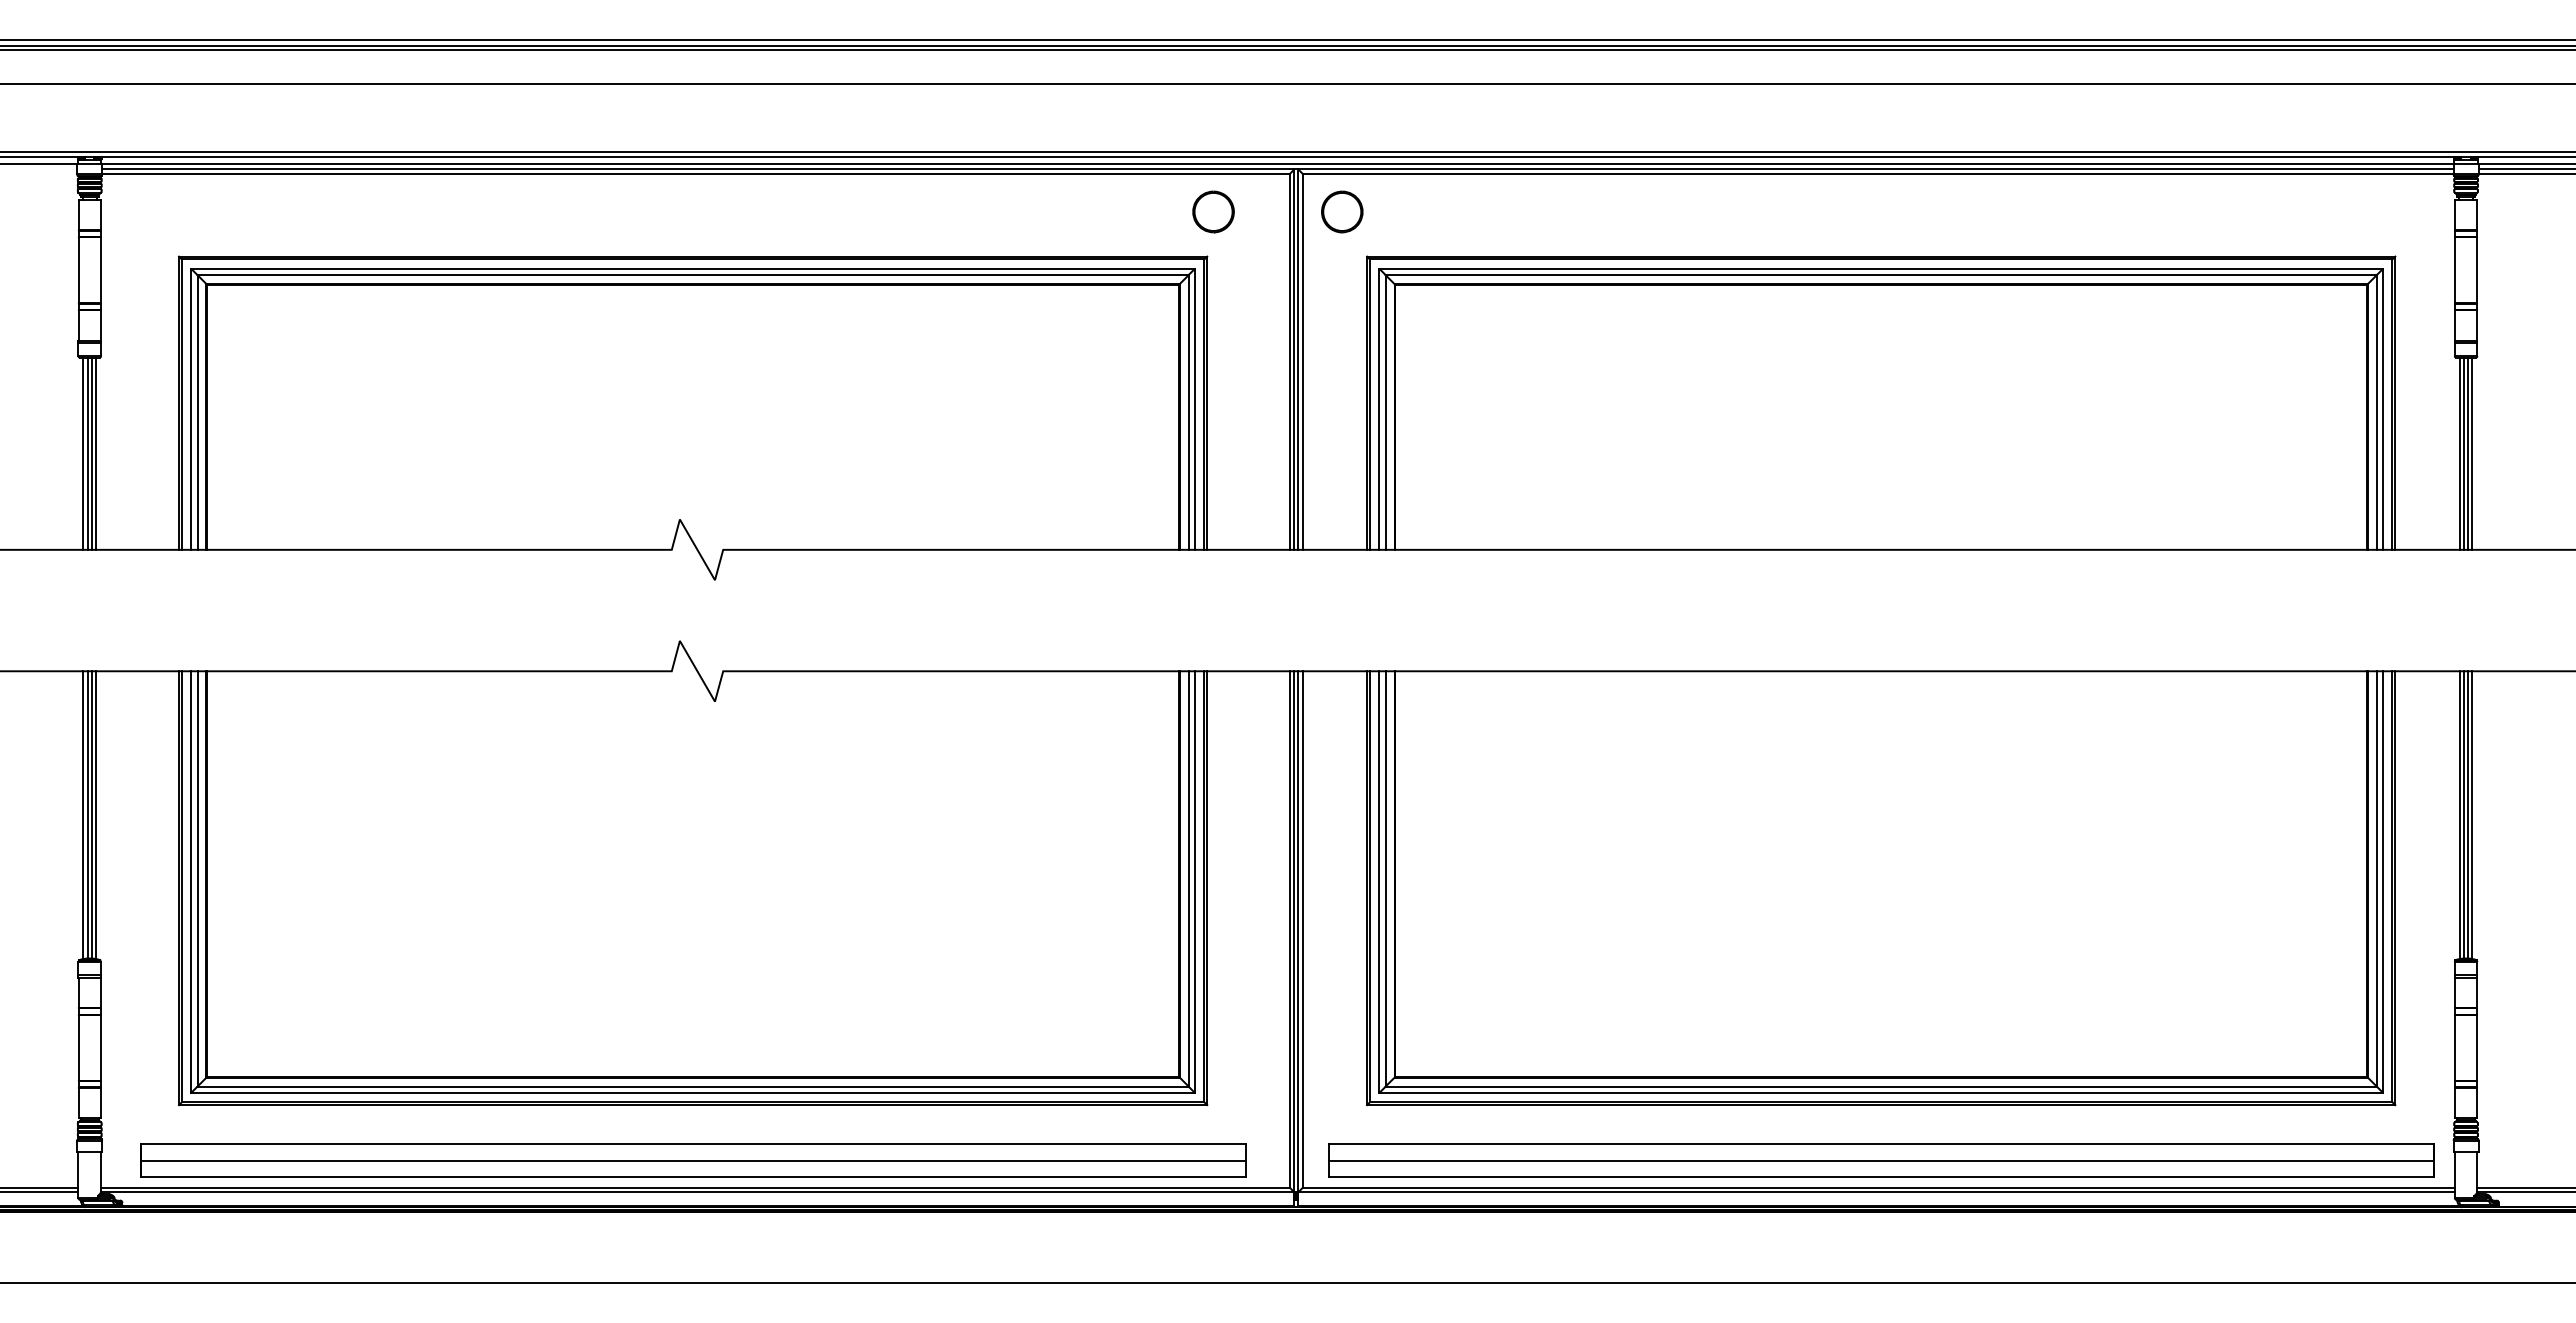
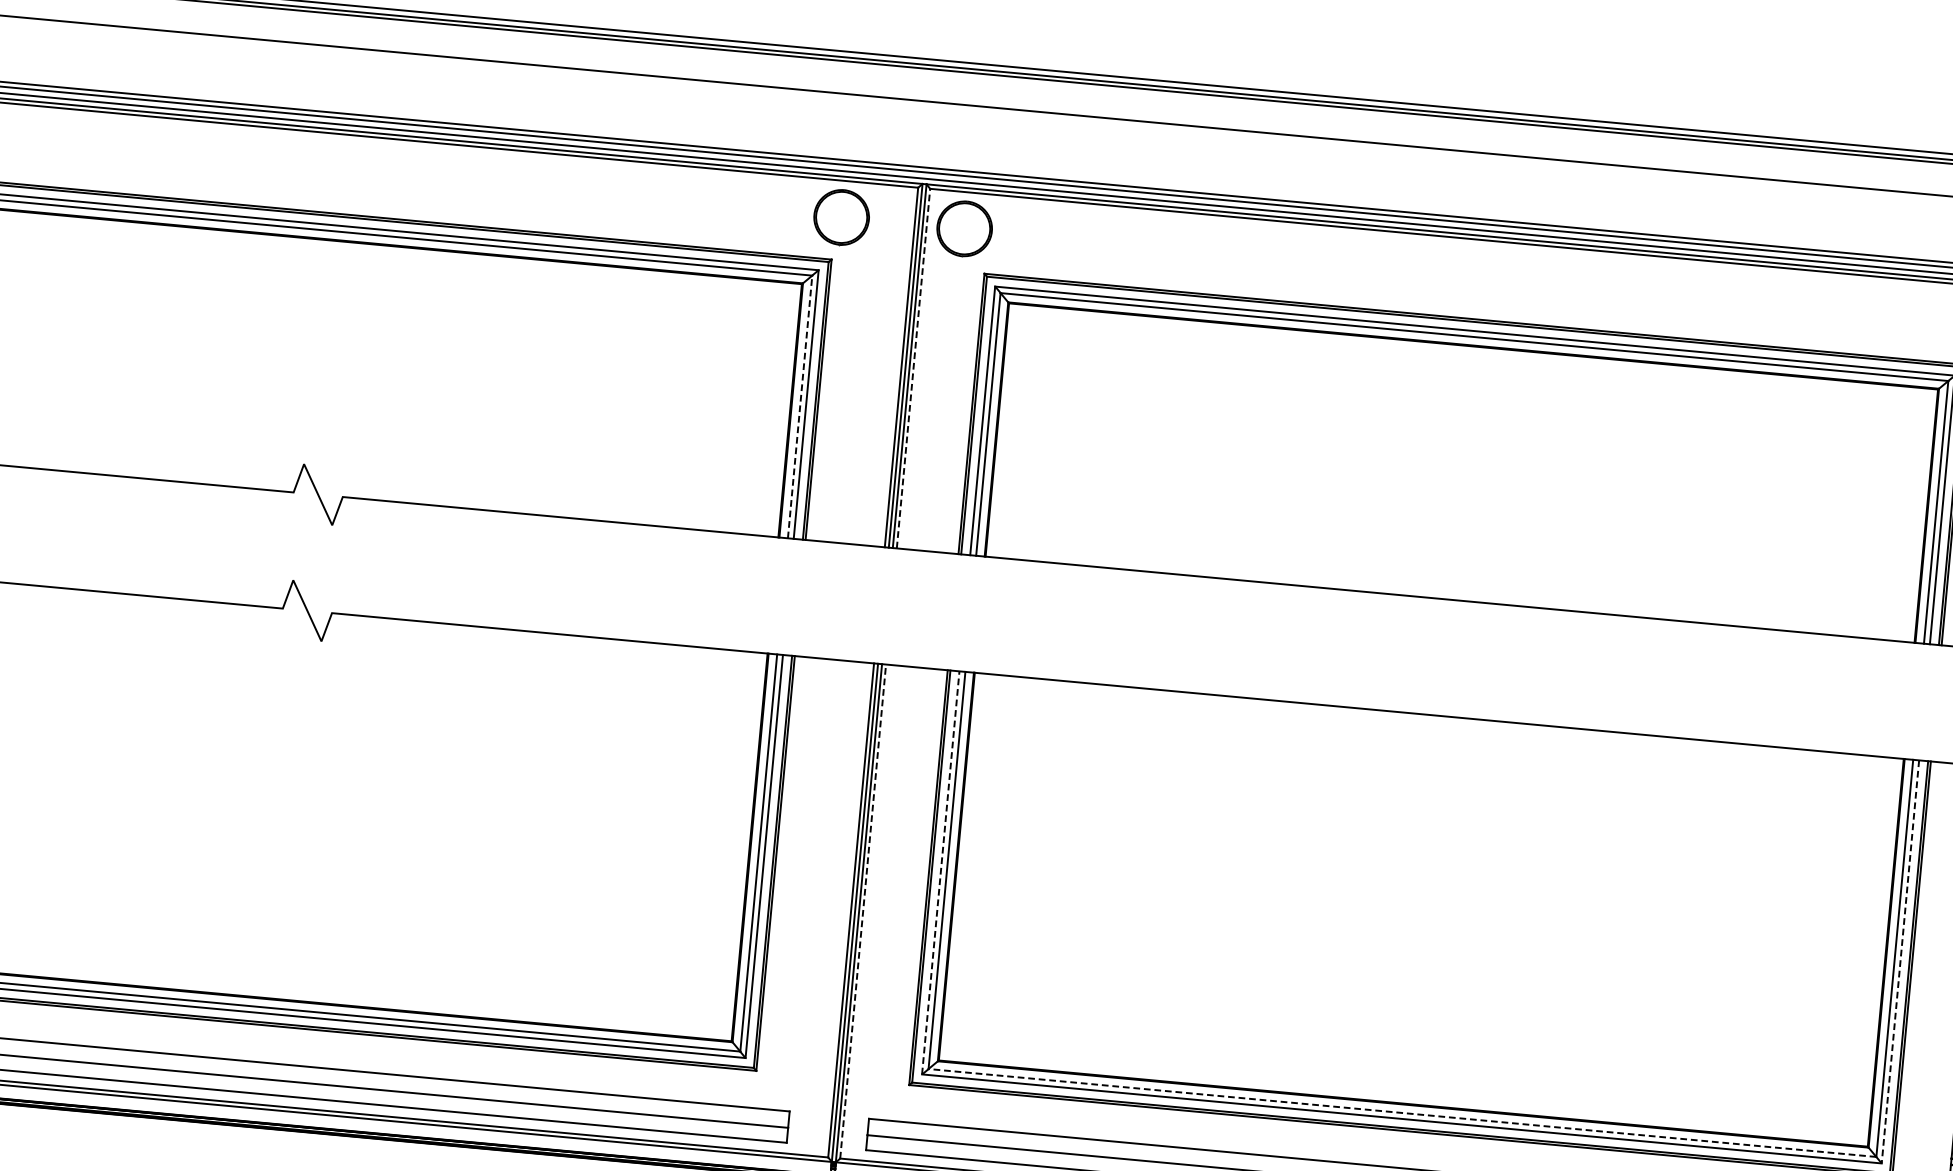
part: (1213, 211) -> (841, 217), size x1.4
part: (1342, 211) -> (964, 228), size x1.4
line: (1302, 361) -> (913, 368), solid -> dashed
line: (1188, 411) -> (799, 406), solid -> dashed
line: (1379, 882) -> (940, 873), solid -> dashed
line: (2383, 882) -> (1900, 962), solid -> dashed
line: (1302, 929) -> (863, 911), solid -> dashed
line: (1881, 1086) -> (1402, 1112), solid -> dashed

